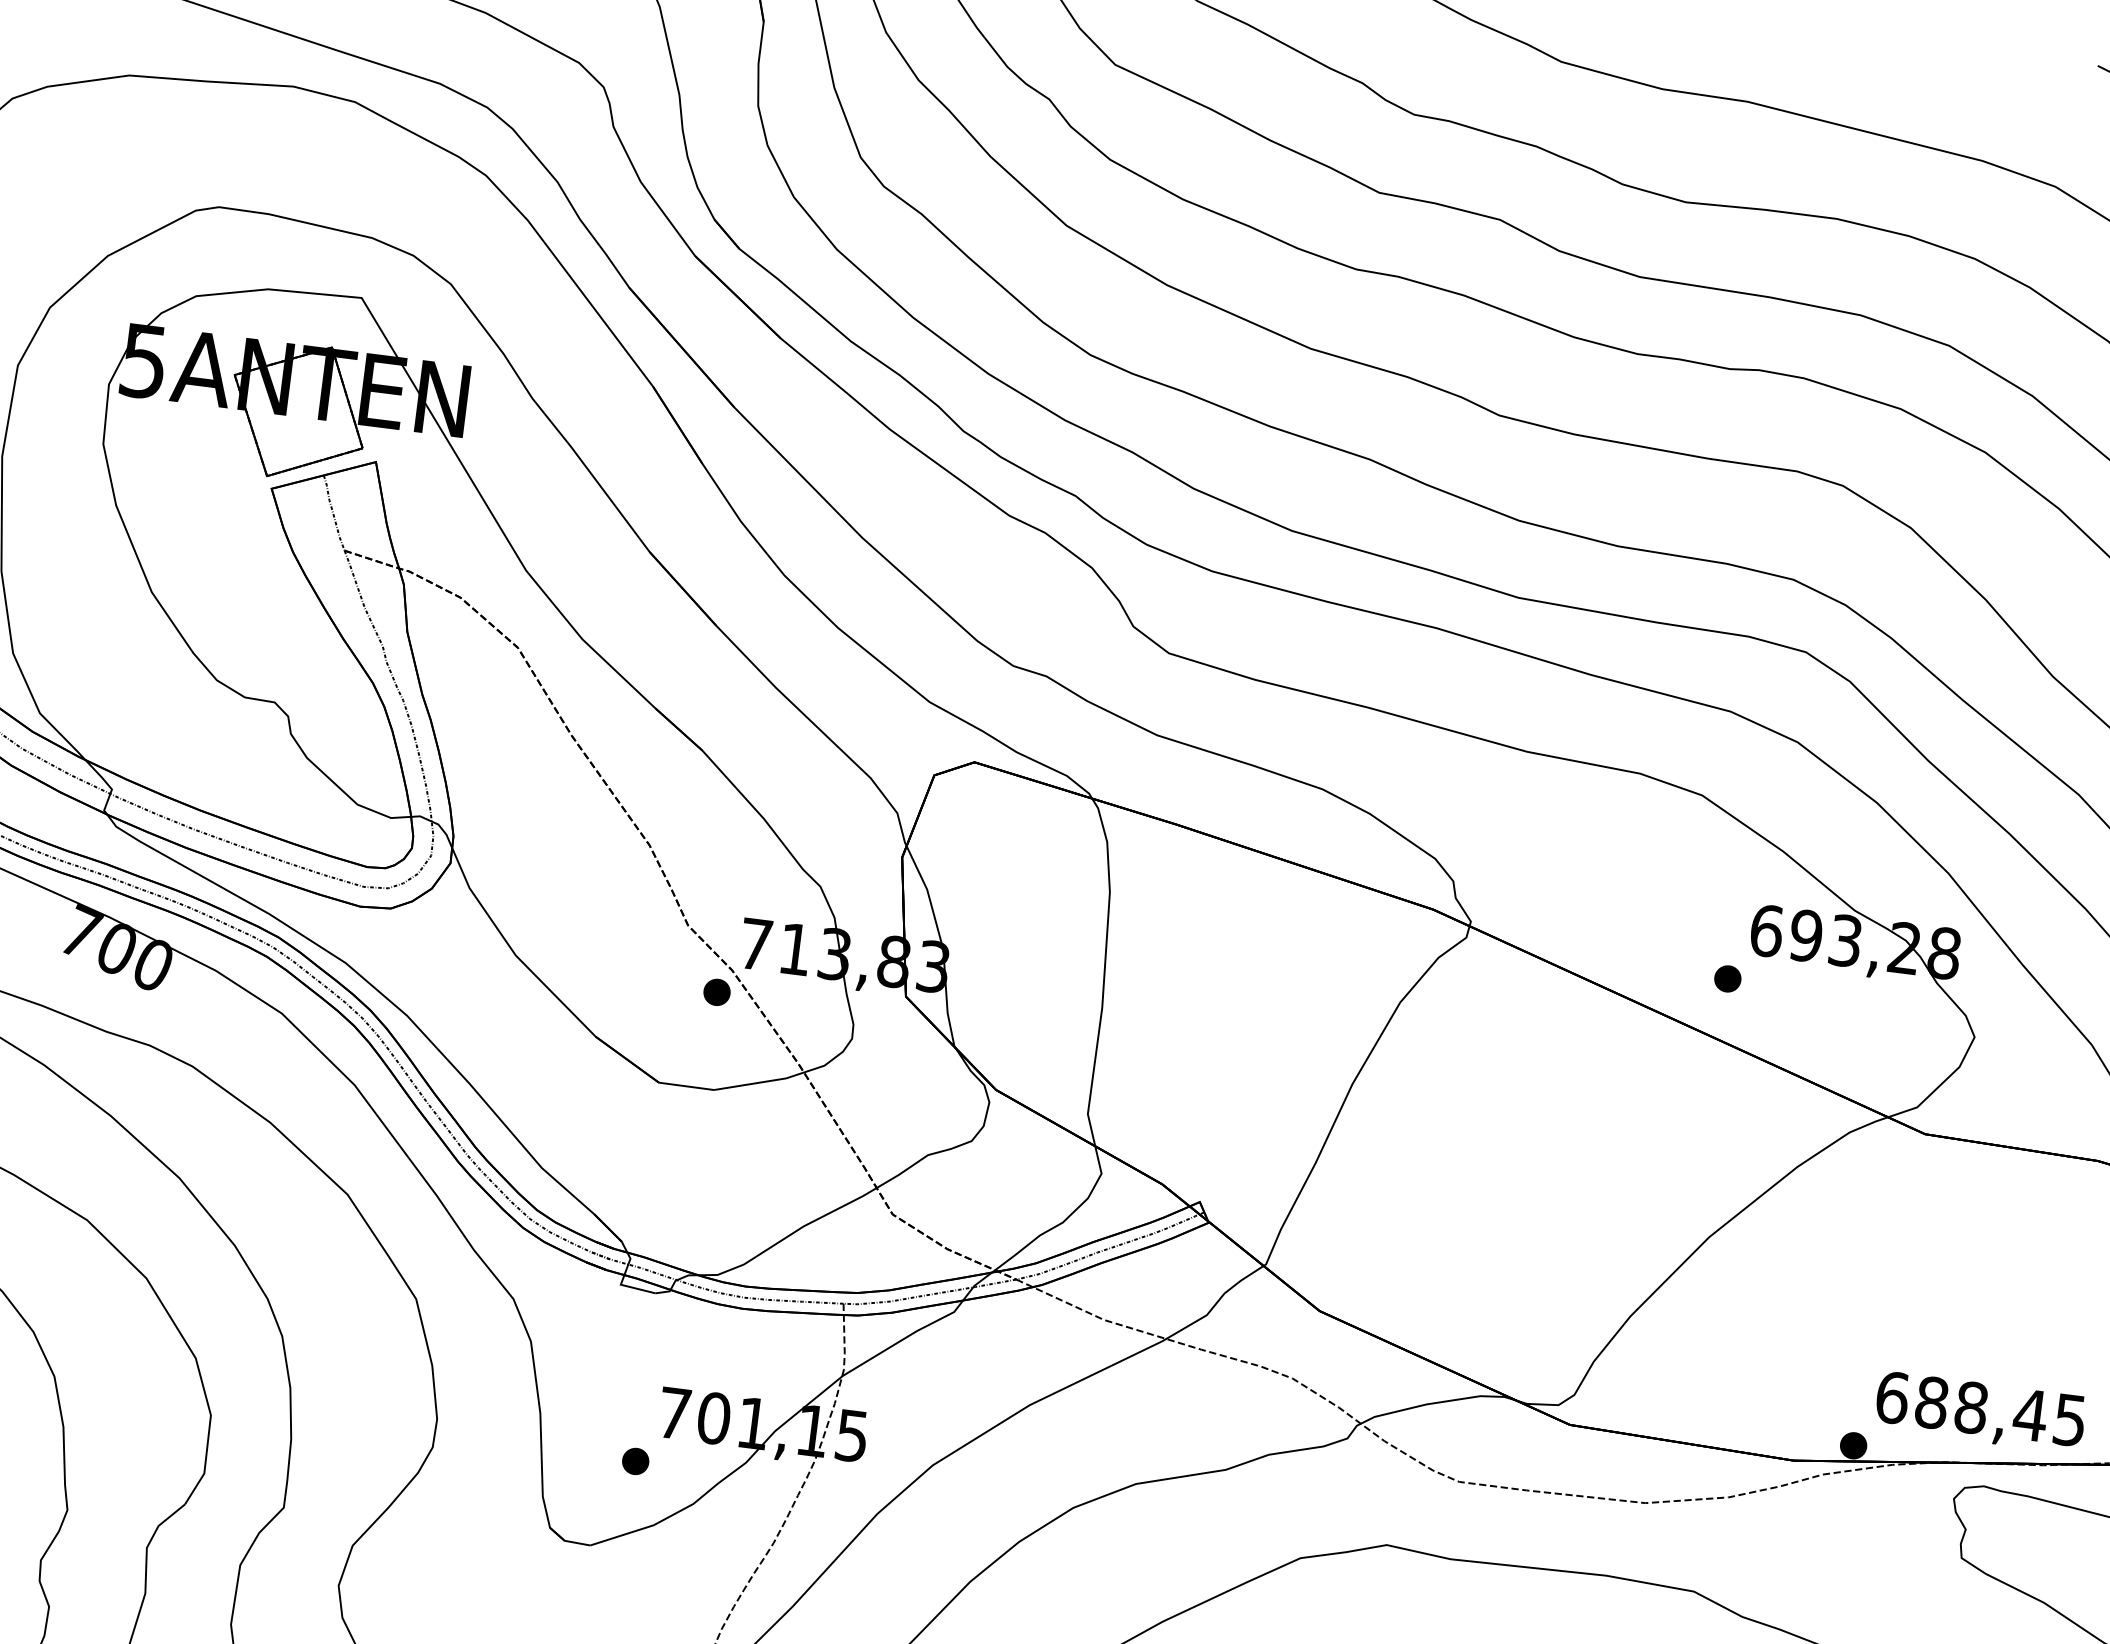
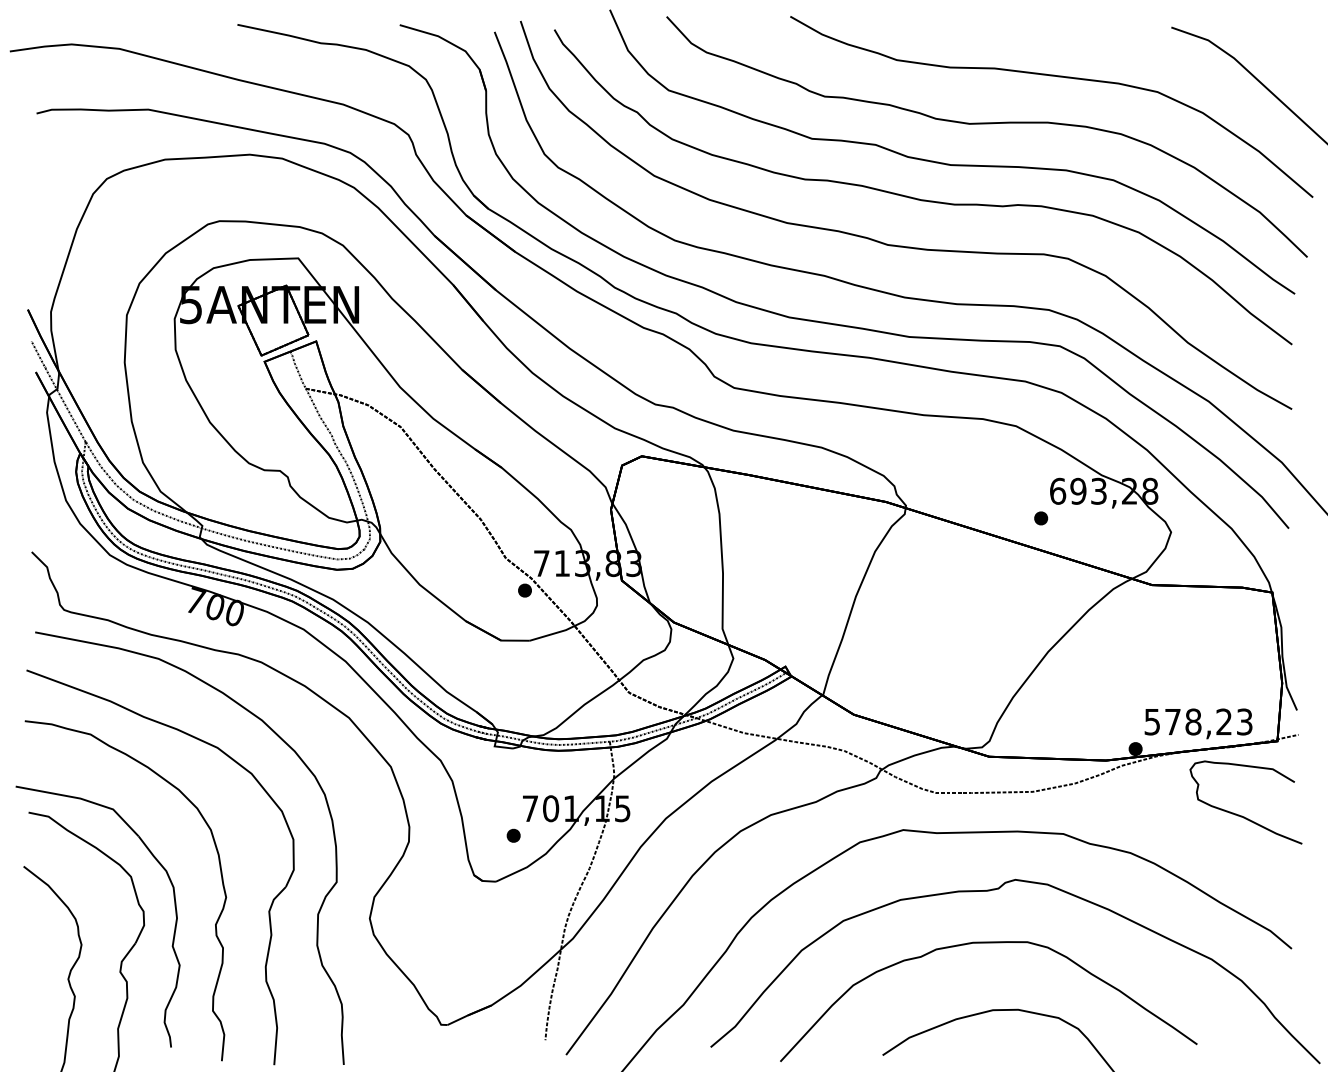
text: (1981, 1407) -> (1198, 721), 688,45 -> 578,23

